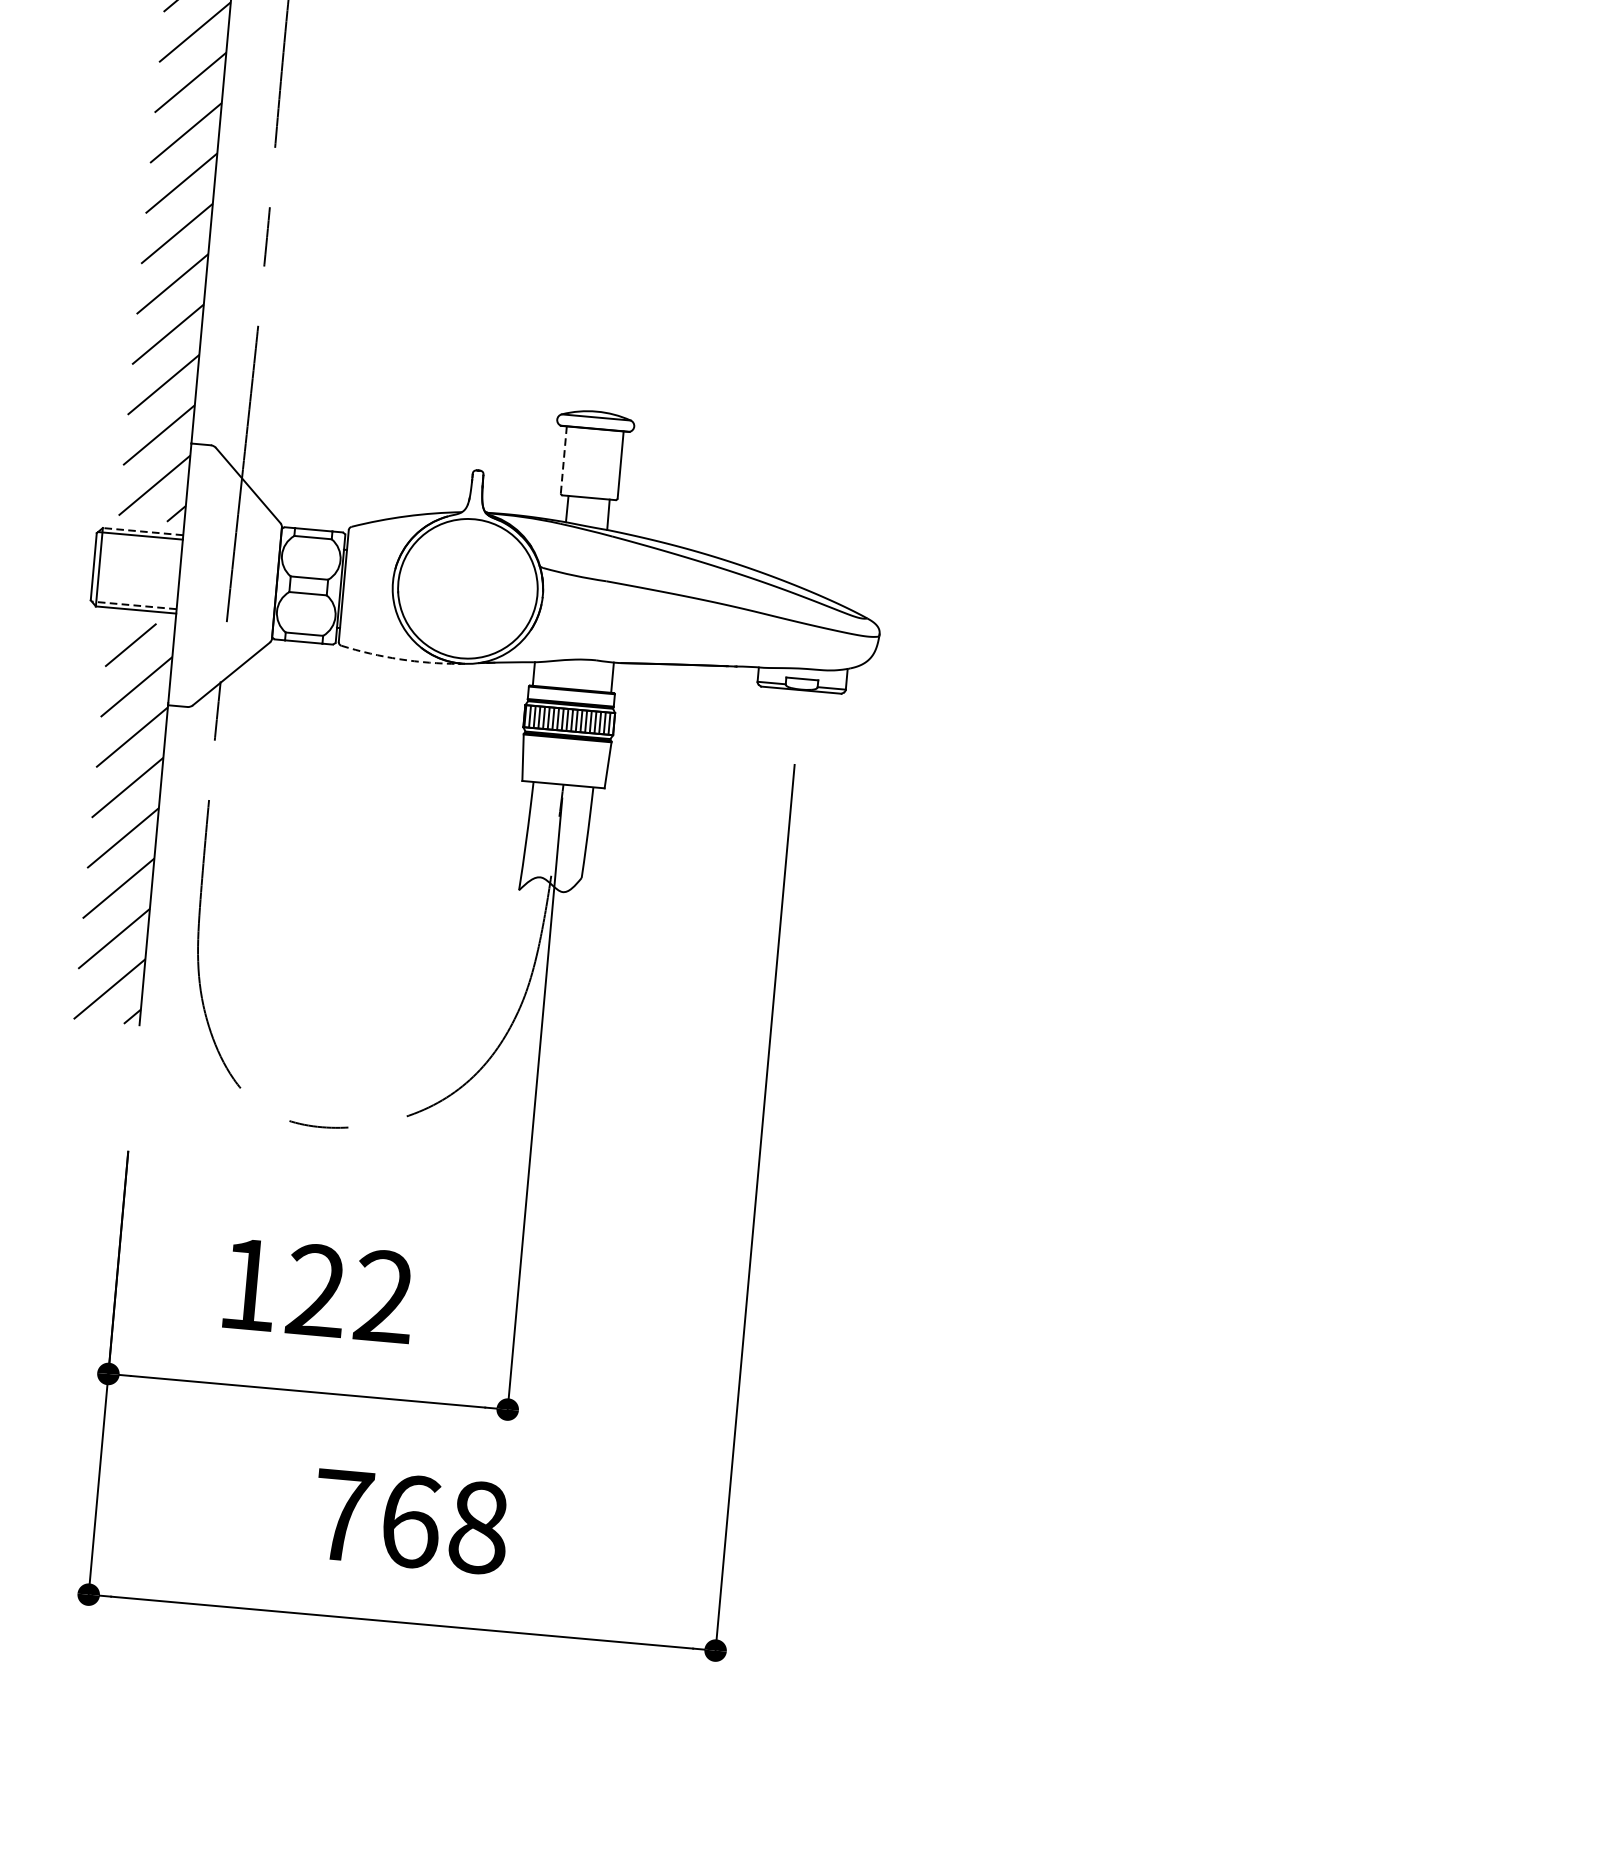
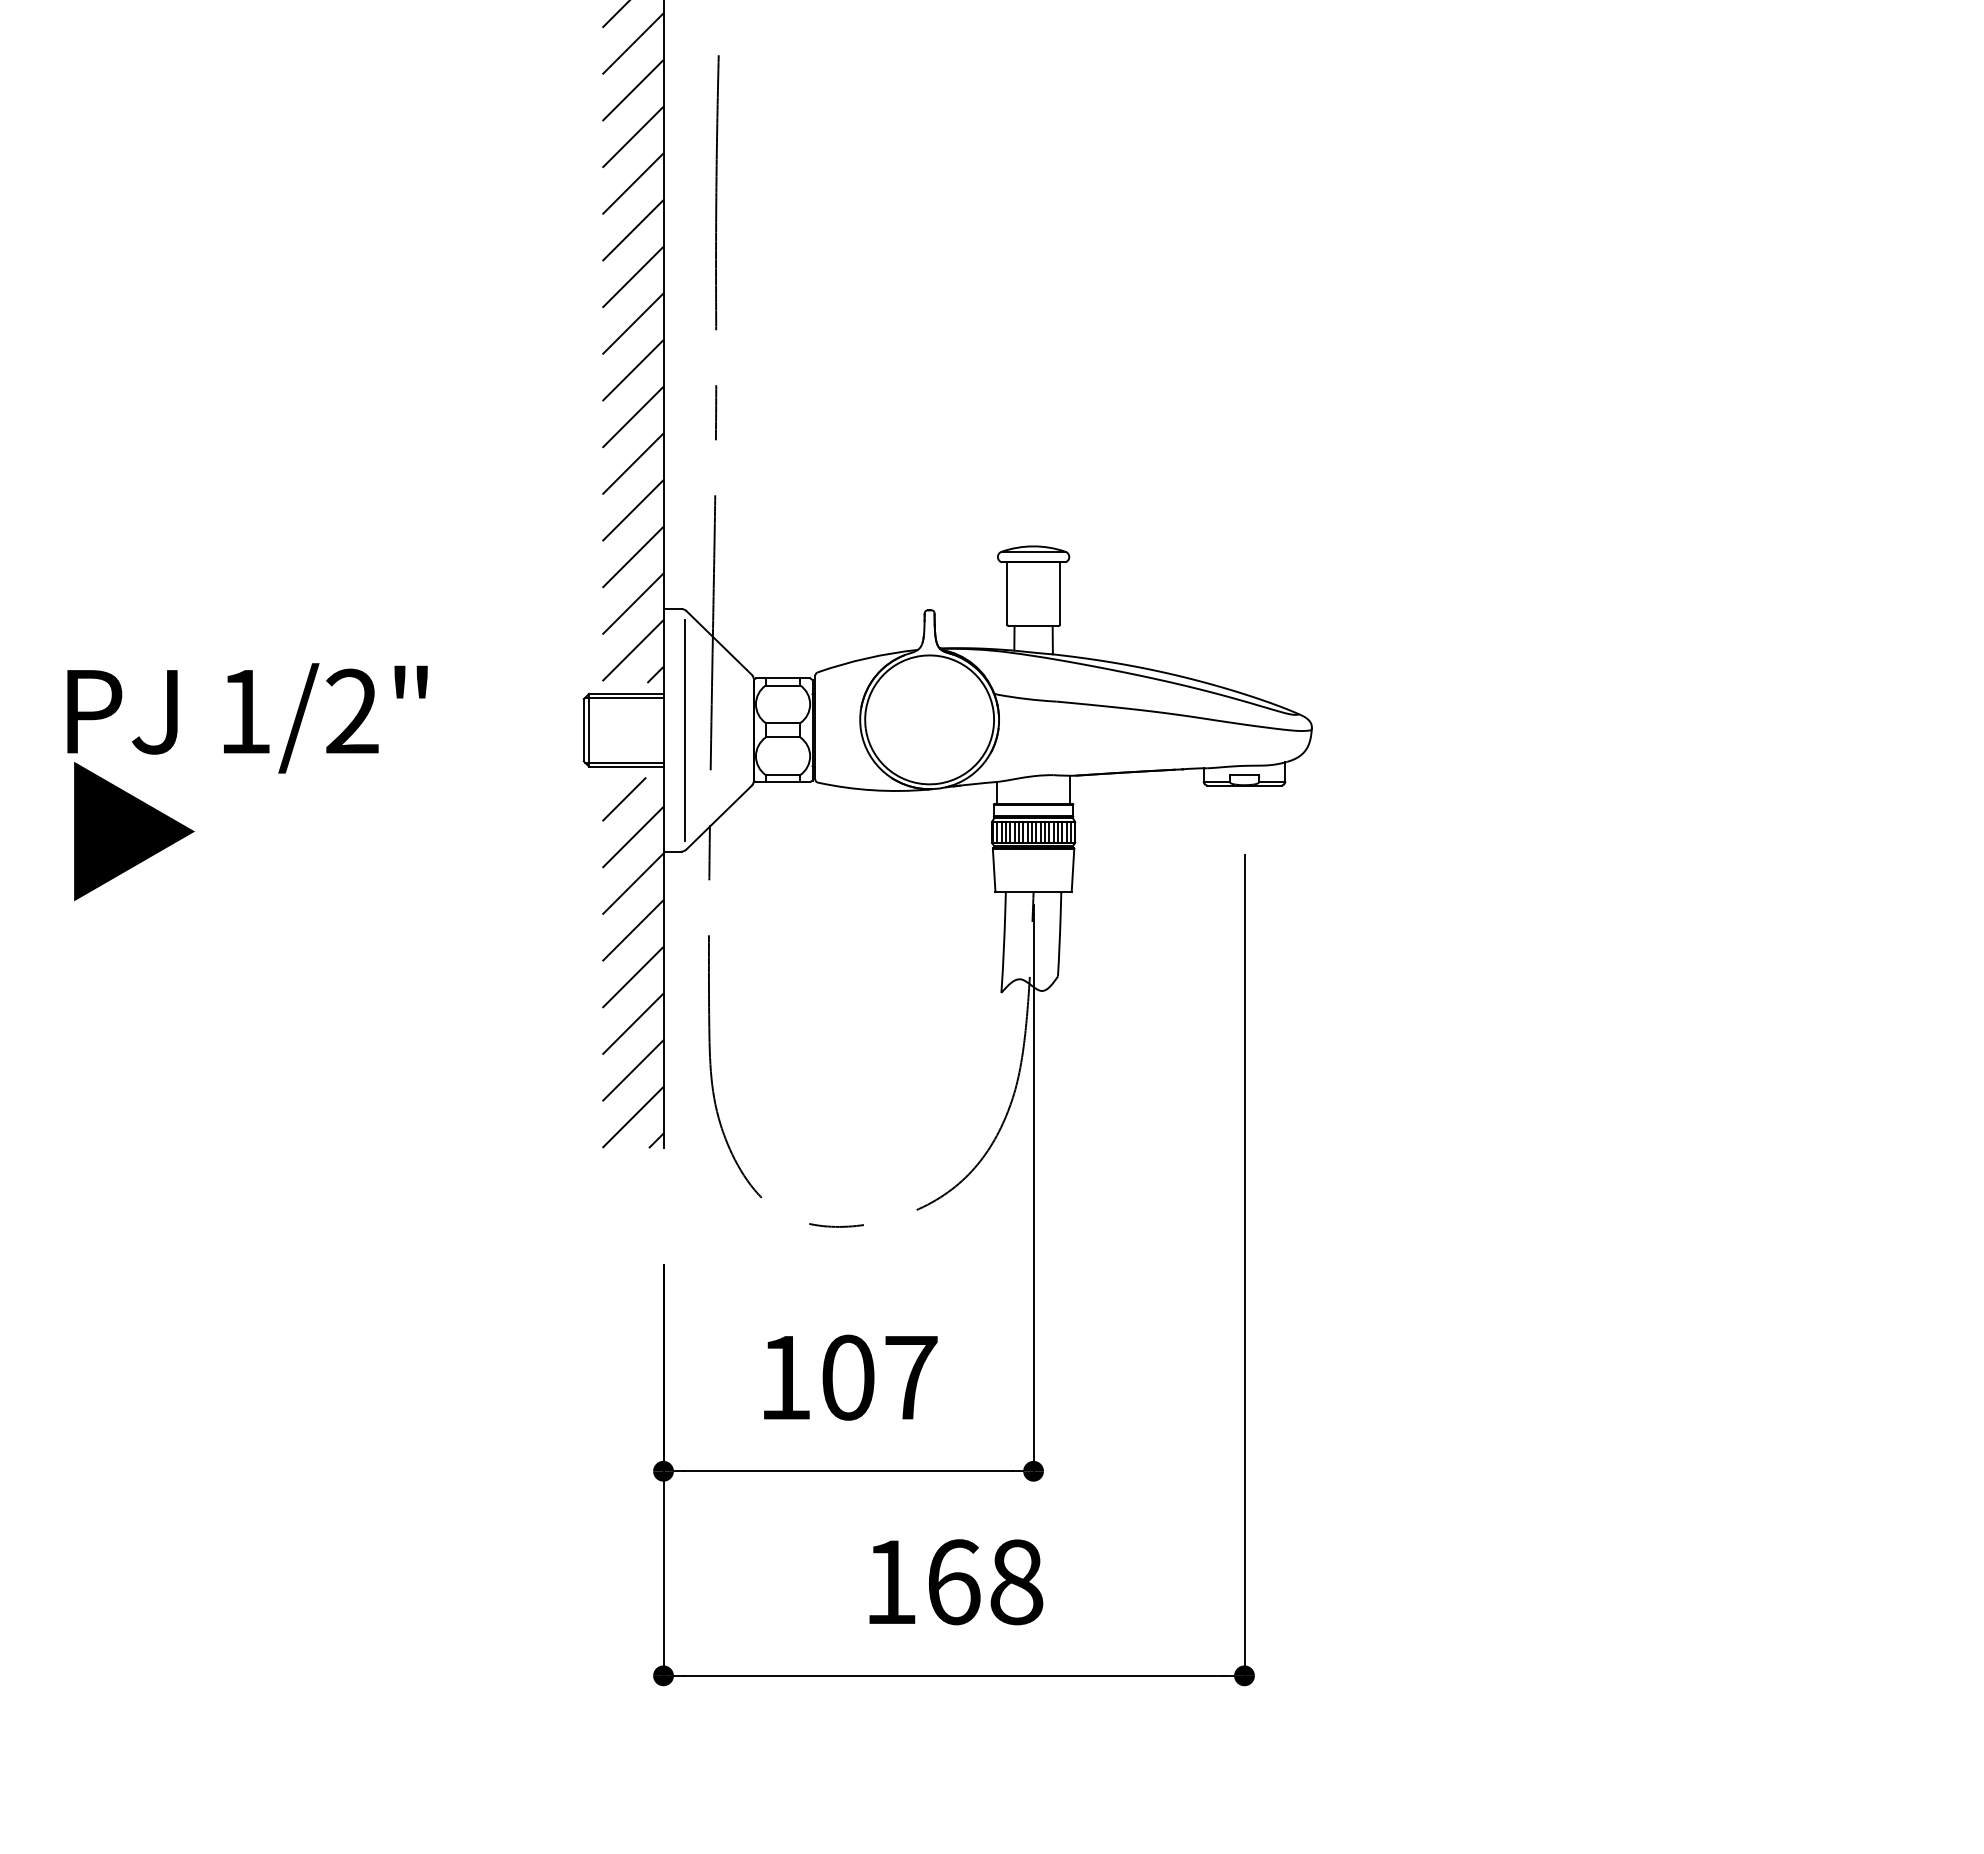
line: (564, 459) -> (1007, 593), dashed -> solid
line: (142, 531) -> (625, 693), dashed -> solid
line: (202, 575) -> (684, 729), added
line: (133, 605) -> (623, 762), dashed -> solid
arc: (399, 659) -> (872, 790), dashed -> solid
text: (350, 1293) -> (879, 1377), 122 -> 107
text: (343, 1514) -> (891, 1581), 768 -> 168

